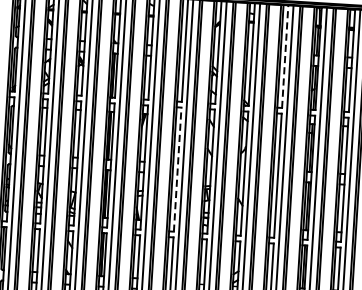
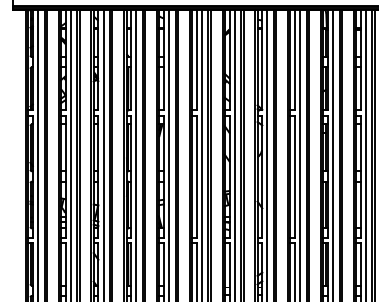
line: (285, 56) -> (295, 59), dashed -> solid
line: (177, 169) -> (196, 176), dashed -> solid

